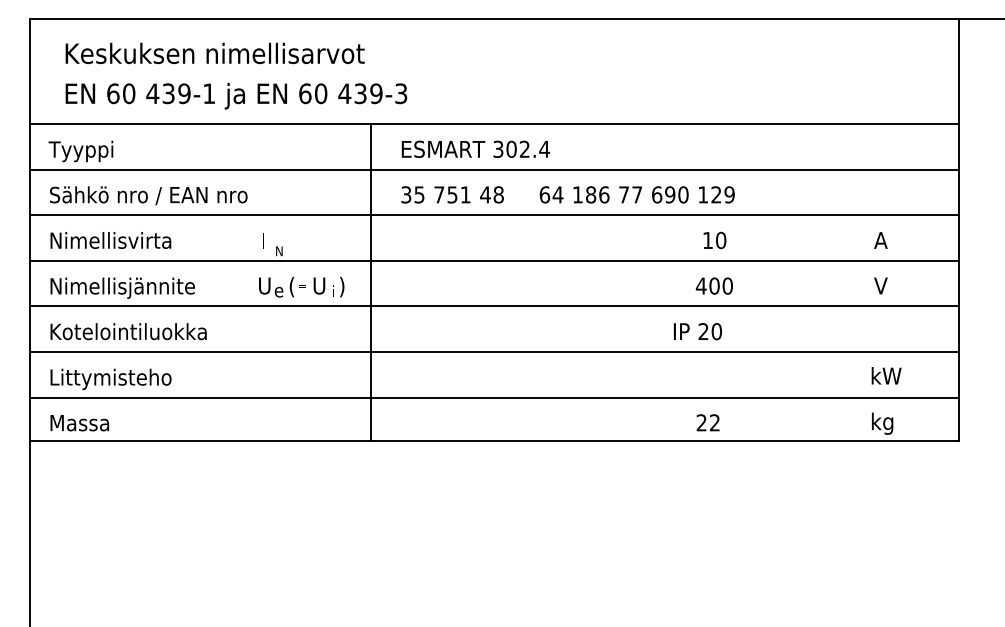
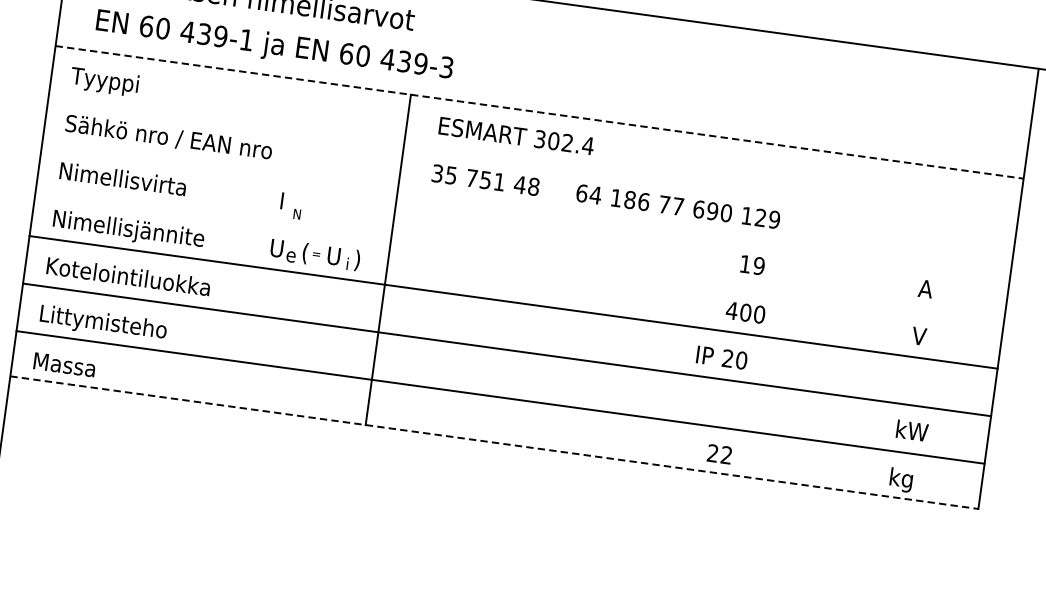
line: (495, 124) -> (540, 113), solid -> dashed
line: (494, 169) -> (533, 159), removed
line: (494, 215) -> (526, 207), removed
text: (721, 240) -> (759, 266), 10 -> 19
line: (494, 260) -> (520, 254), removed
line: (495, 440) -> (495, 442), solid -> dashed

